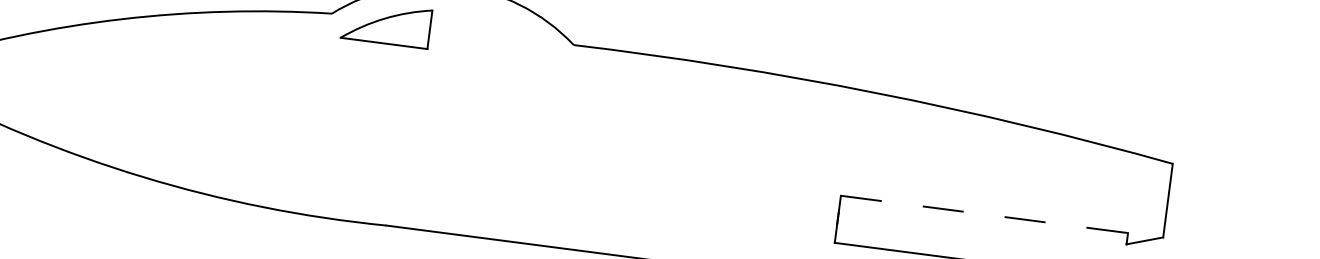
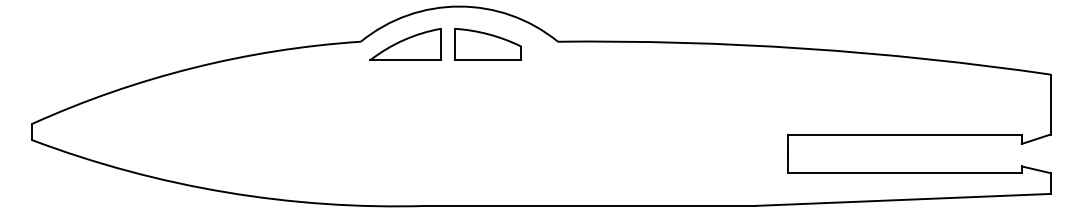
part: (486, 37) -> (487, 44), added
line: (985, 214) -> (905, 134), dashed -> solid

